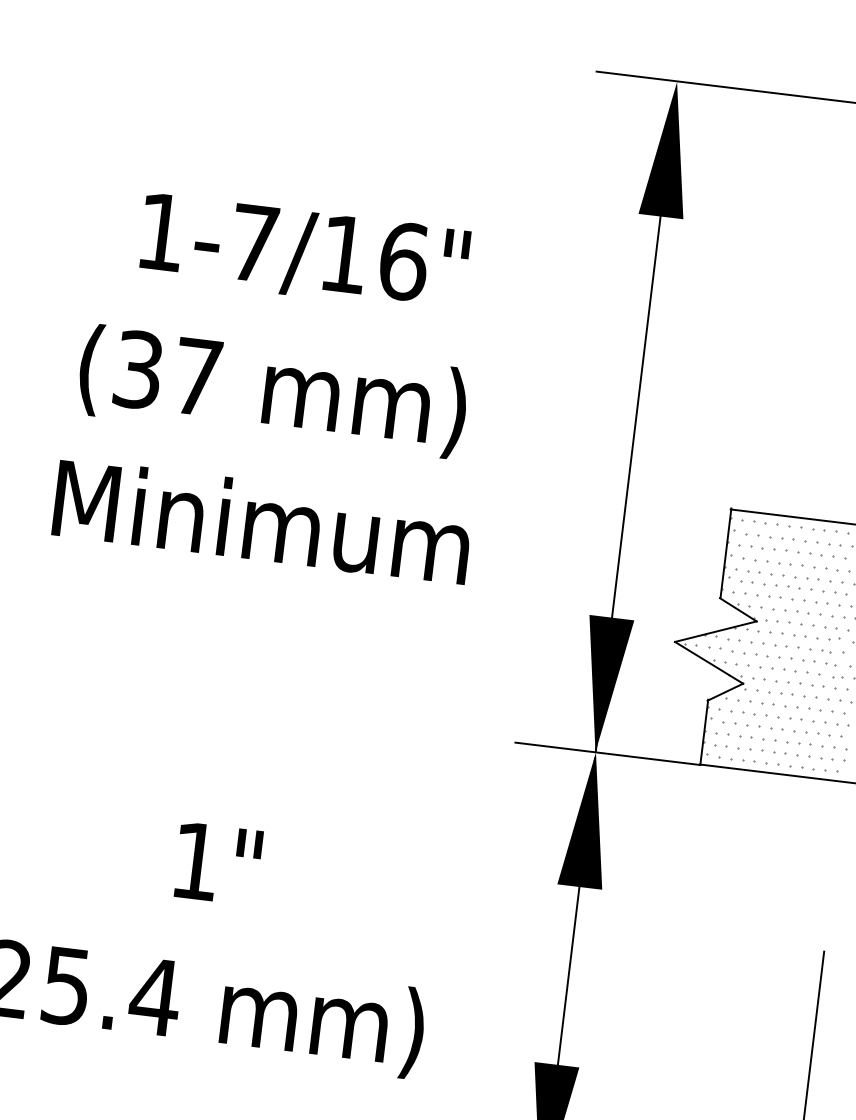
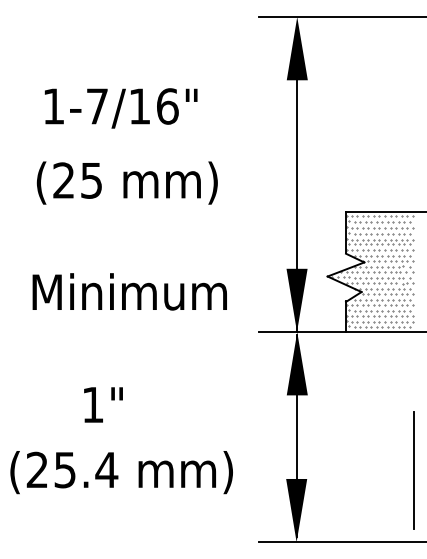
text: (302, 253) -> (120, 108), moved
text: (167, 373) -> (77, 180), (37 -> (25
text: (261, 520) -> (129, 291), moved
text: (218, 862) -> (103, 404), moved

